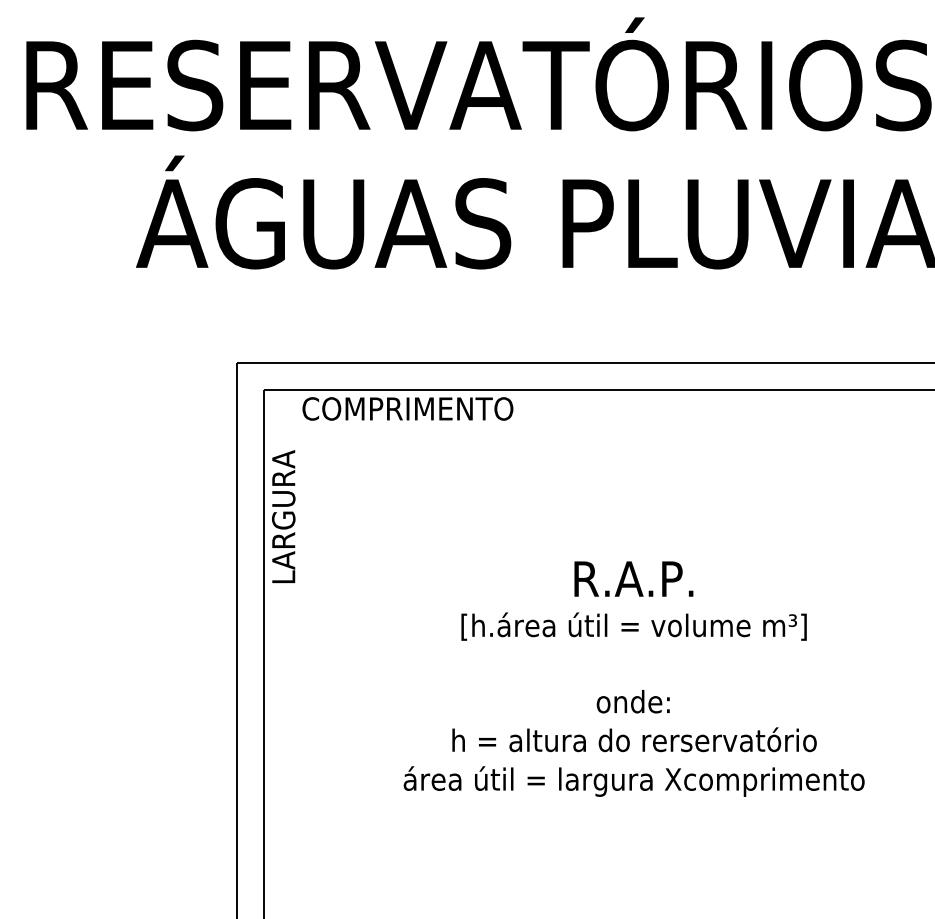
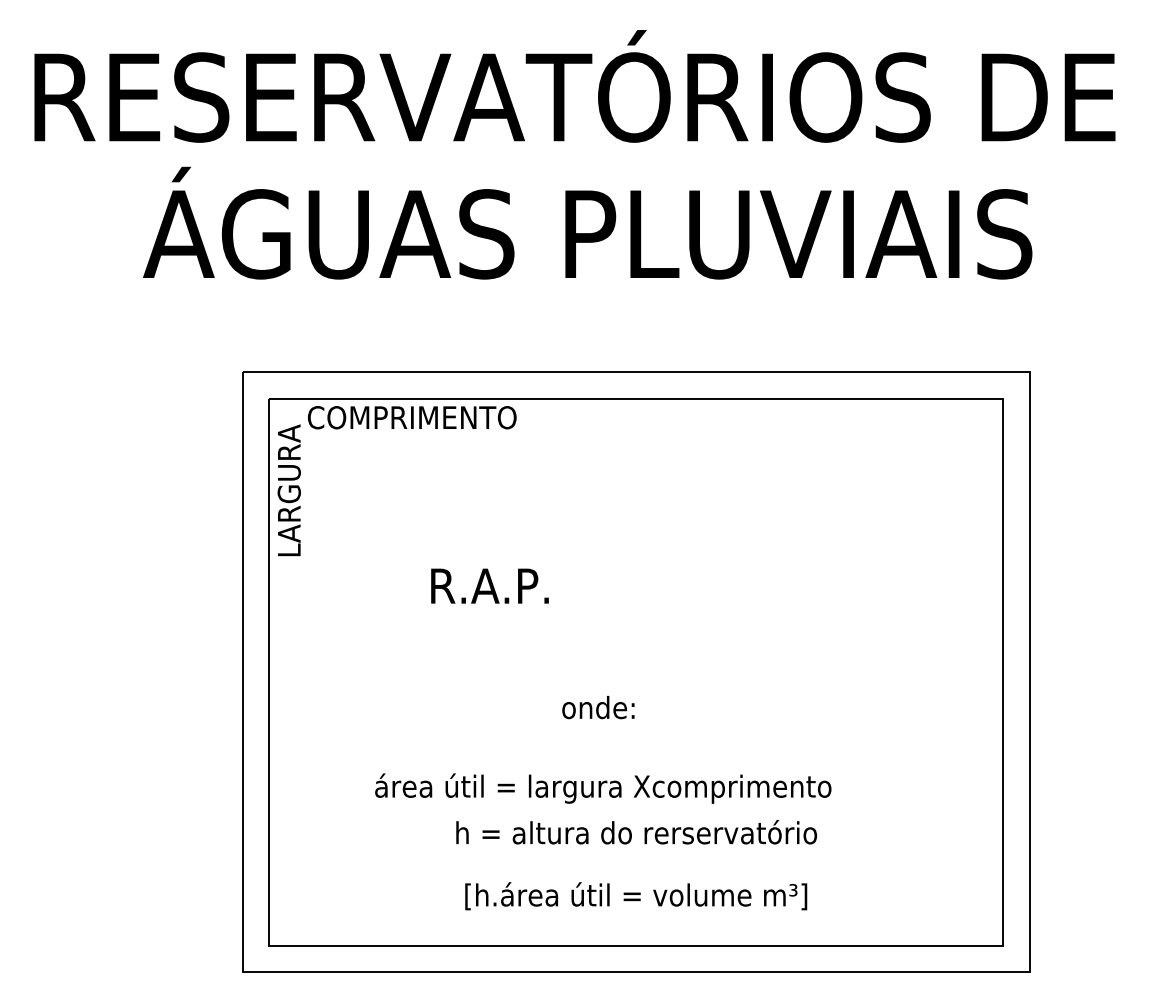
text: (282, 516) -> (288, 490), moved
text: (633, 578) -> (489, 585), moved
text: (634, 626) -> (636, 896), moved
text: (633, 701) -> (598, 707), moved
text: (634, 740) -> (636, 832), moved
text: (634, 781) -> (603, 788), moved

